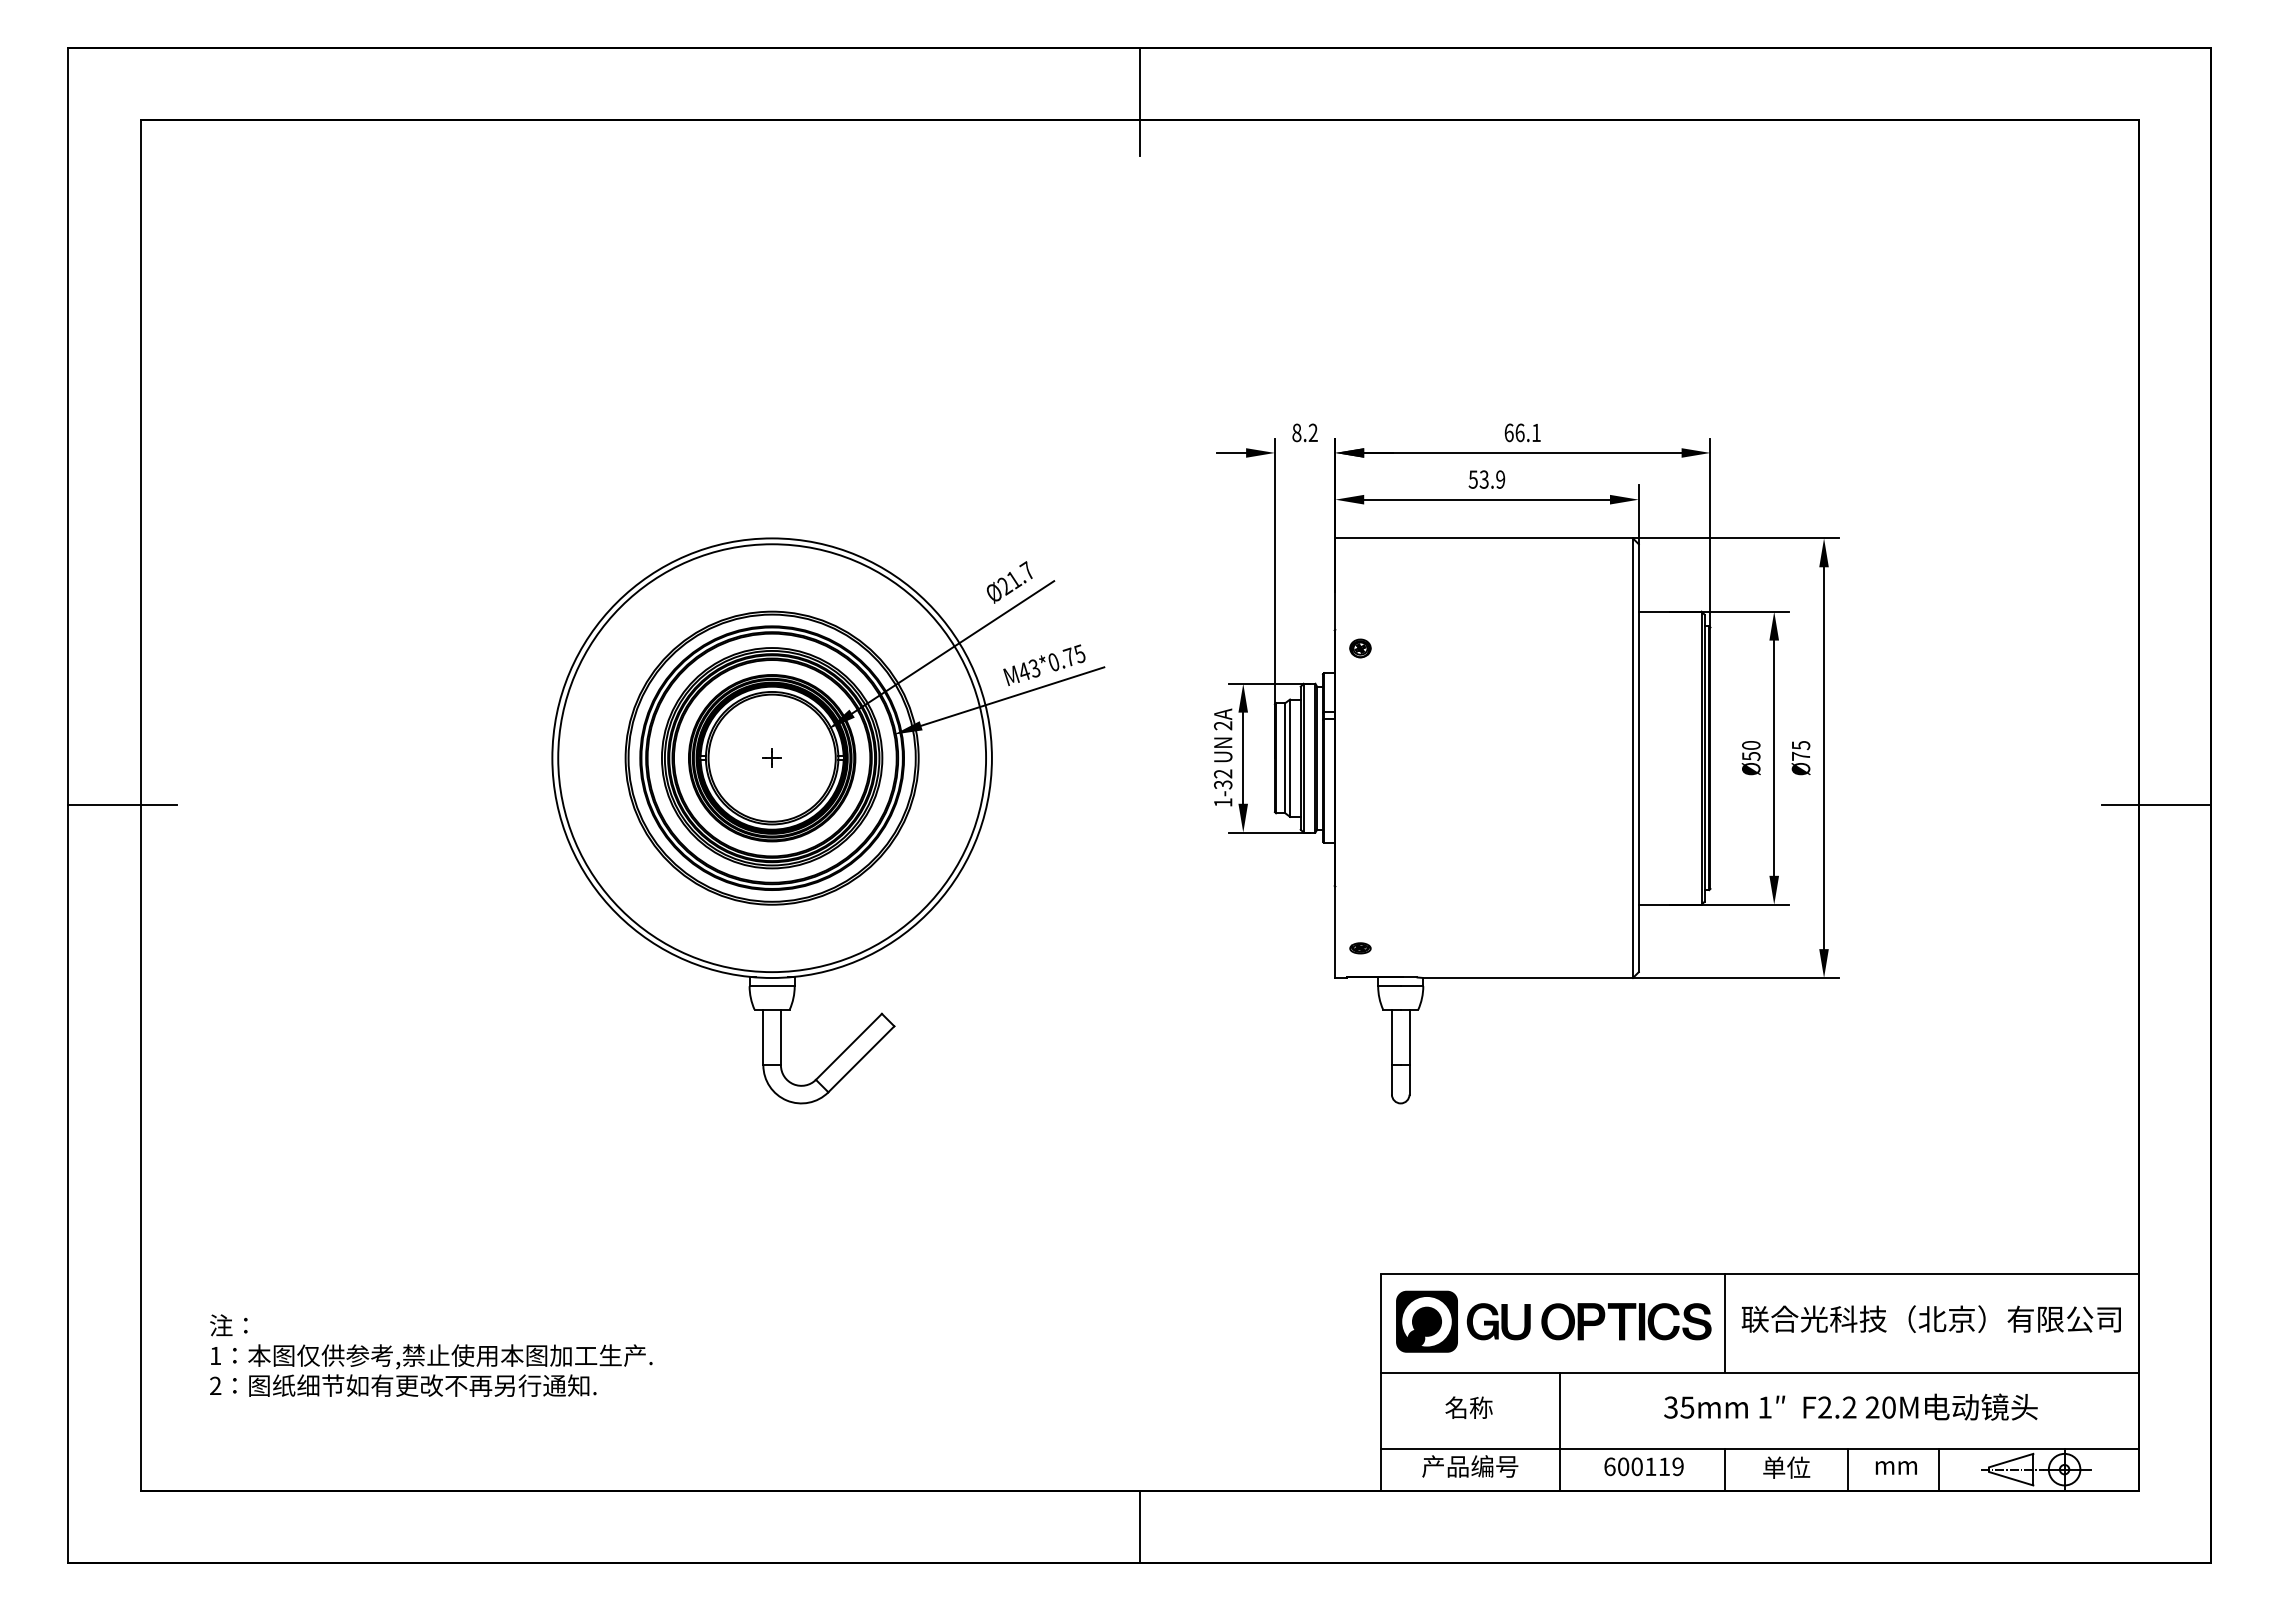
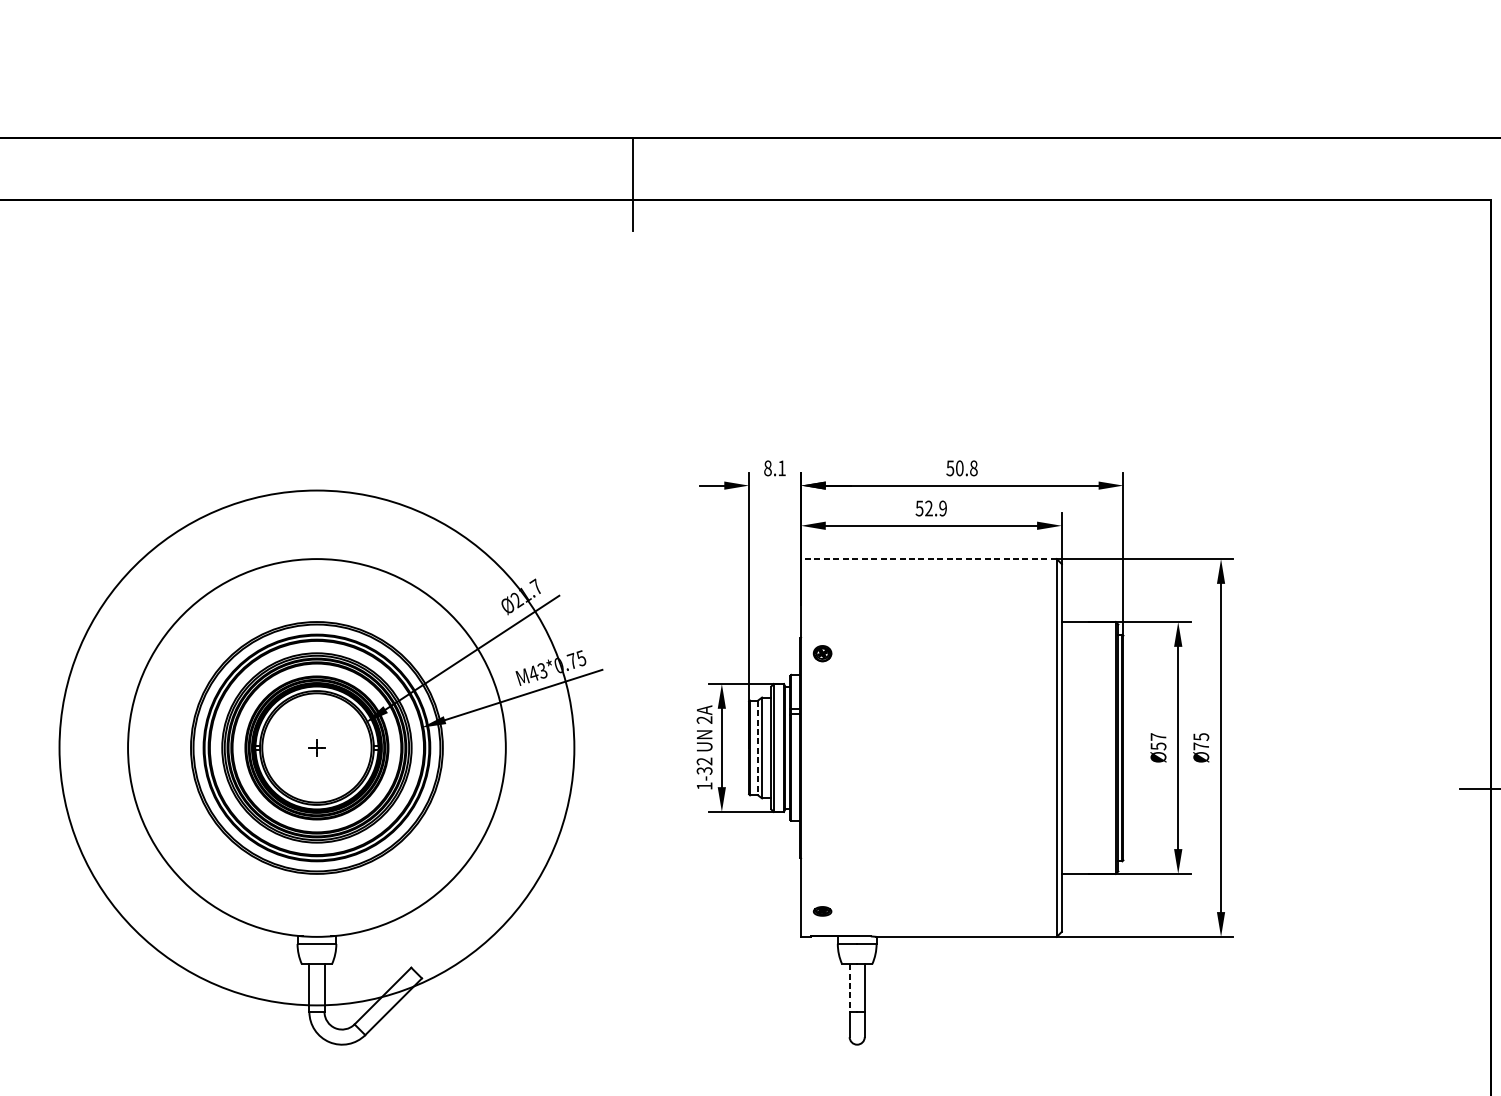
text: (1312, 432) -> (781, 468), 8.2 -> 8.1
text: (1522, 432) -> (961, 468), 66.1 -> 50.8
text: (1483, 479) -> (928, 508), 53.9 -> 52.9
line: (1484, 538) -> (929, 559), solid -> dashed
text: (1751, 745) -> (1158, 737), Ø50 -> Ø57
circle: (772, 758) -> (317, 748), size x1.4
line: (1285, 758) -> (758, 748), solid -> dashed
line: (1391, 1037) -> (849, 988), solid -> dashed

